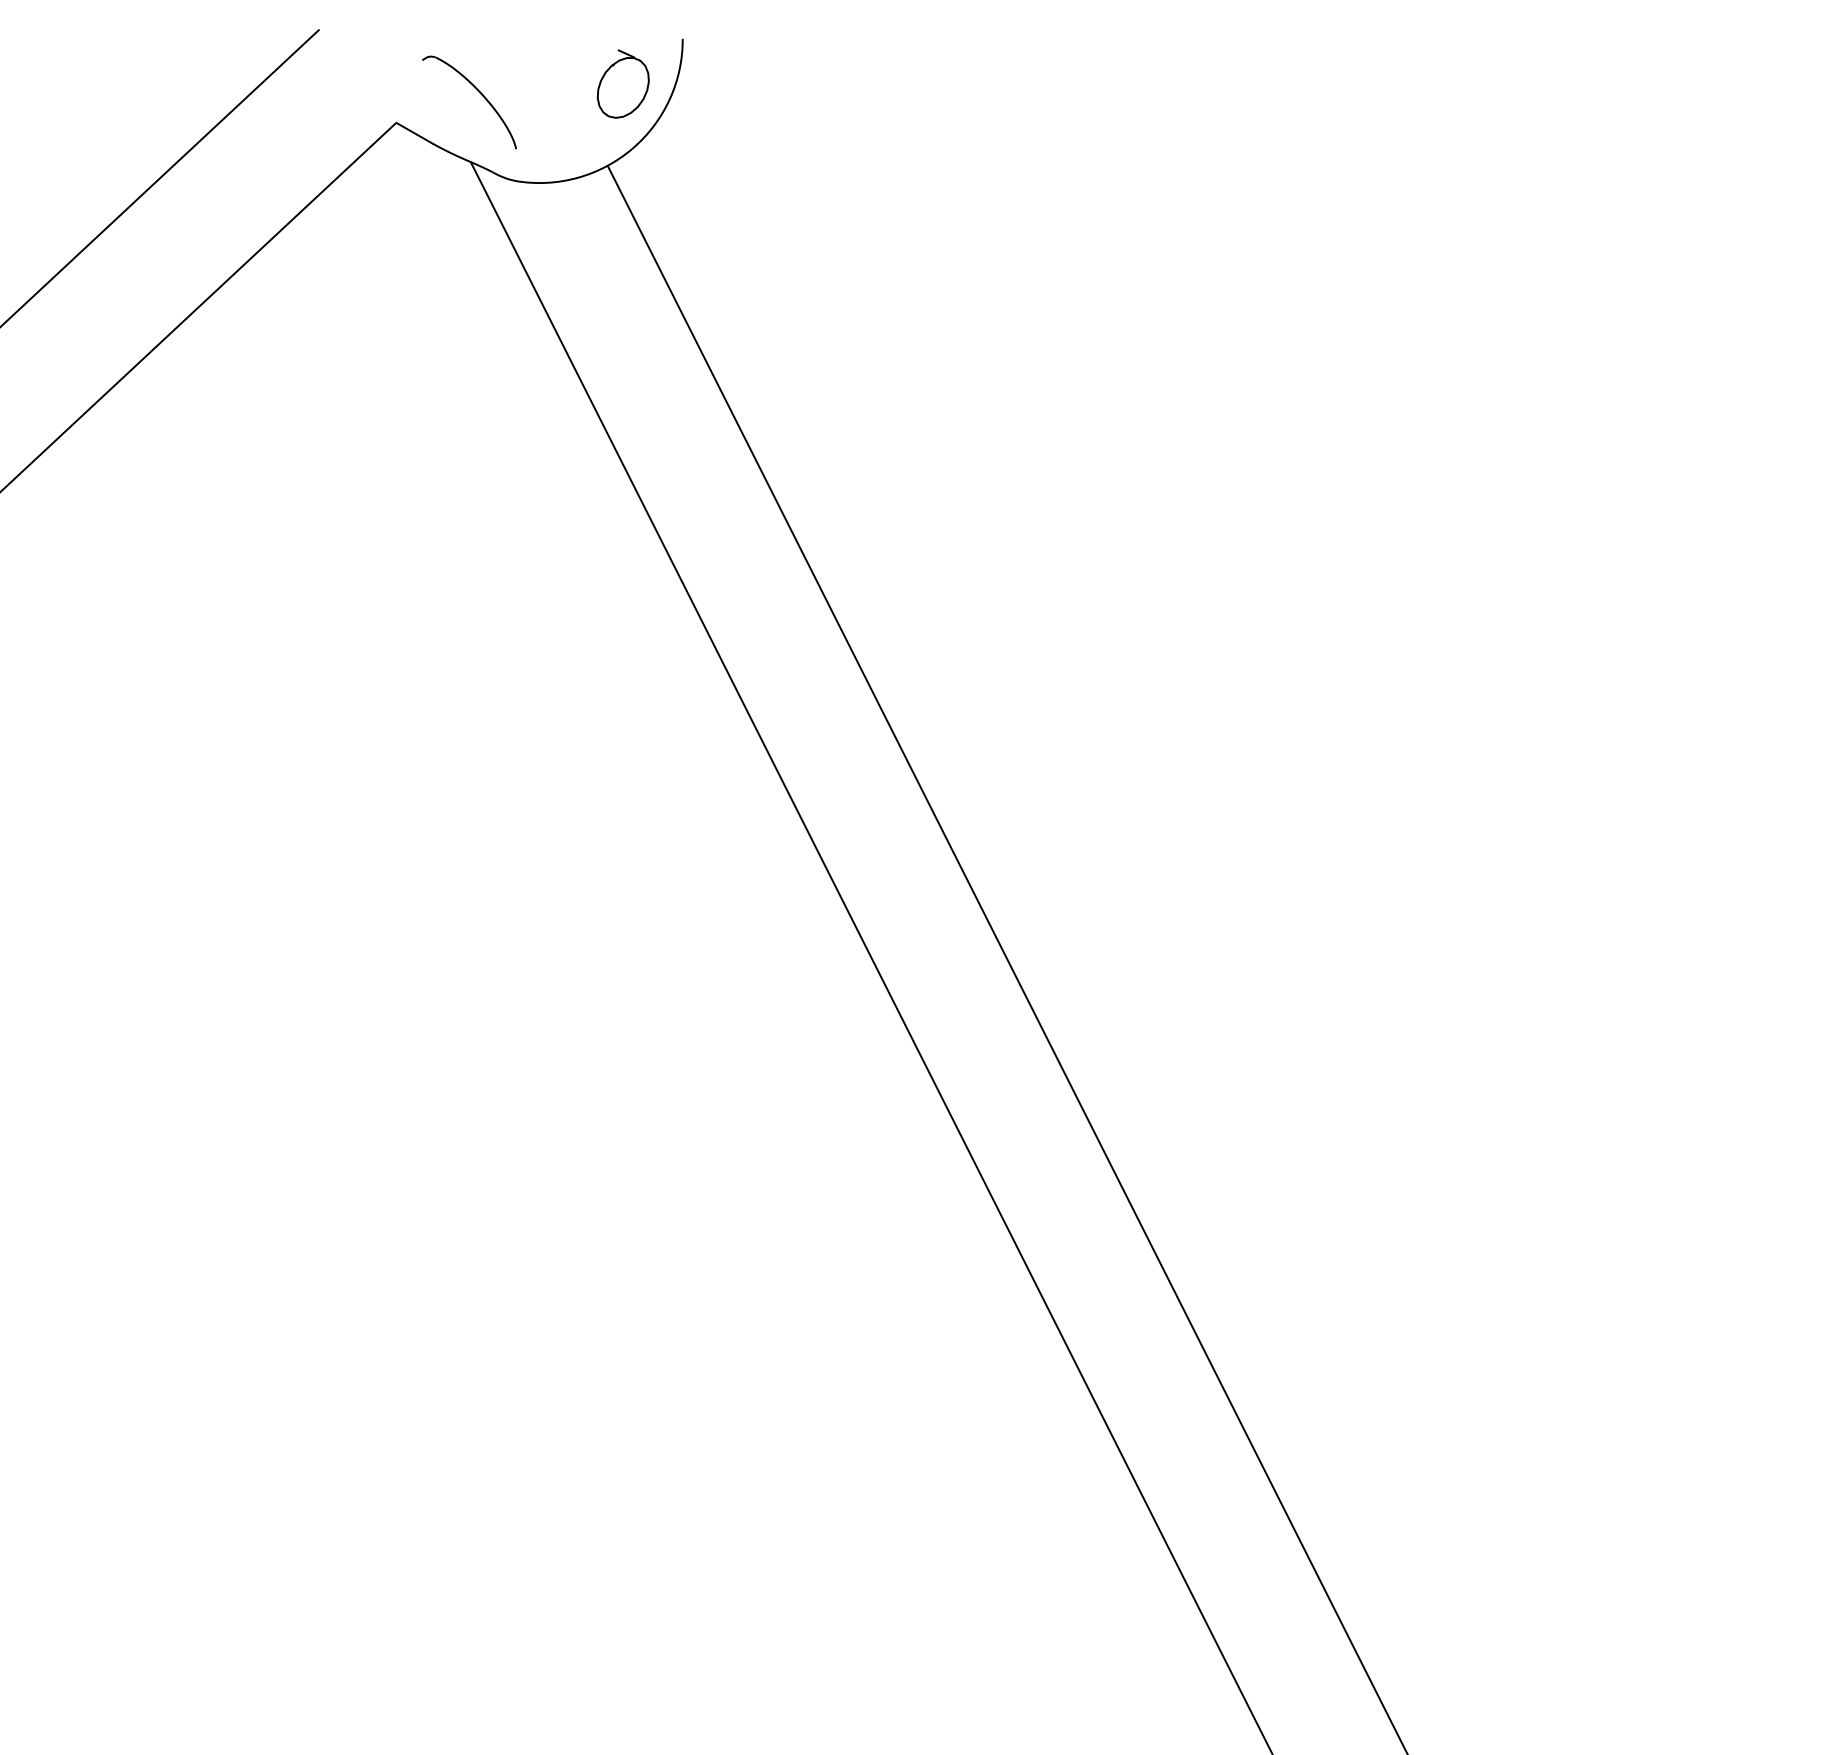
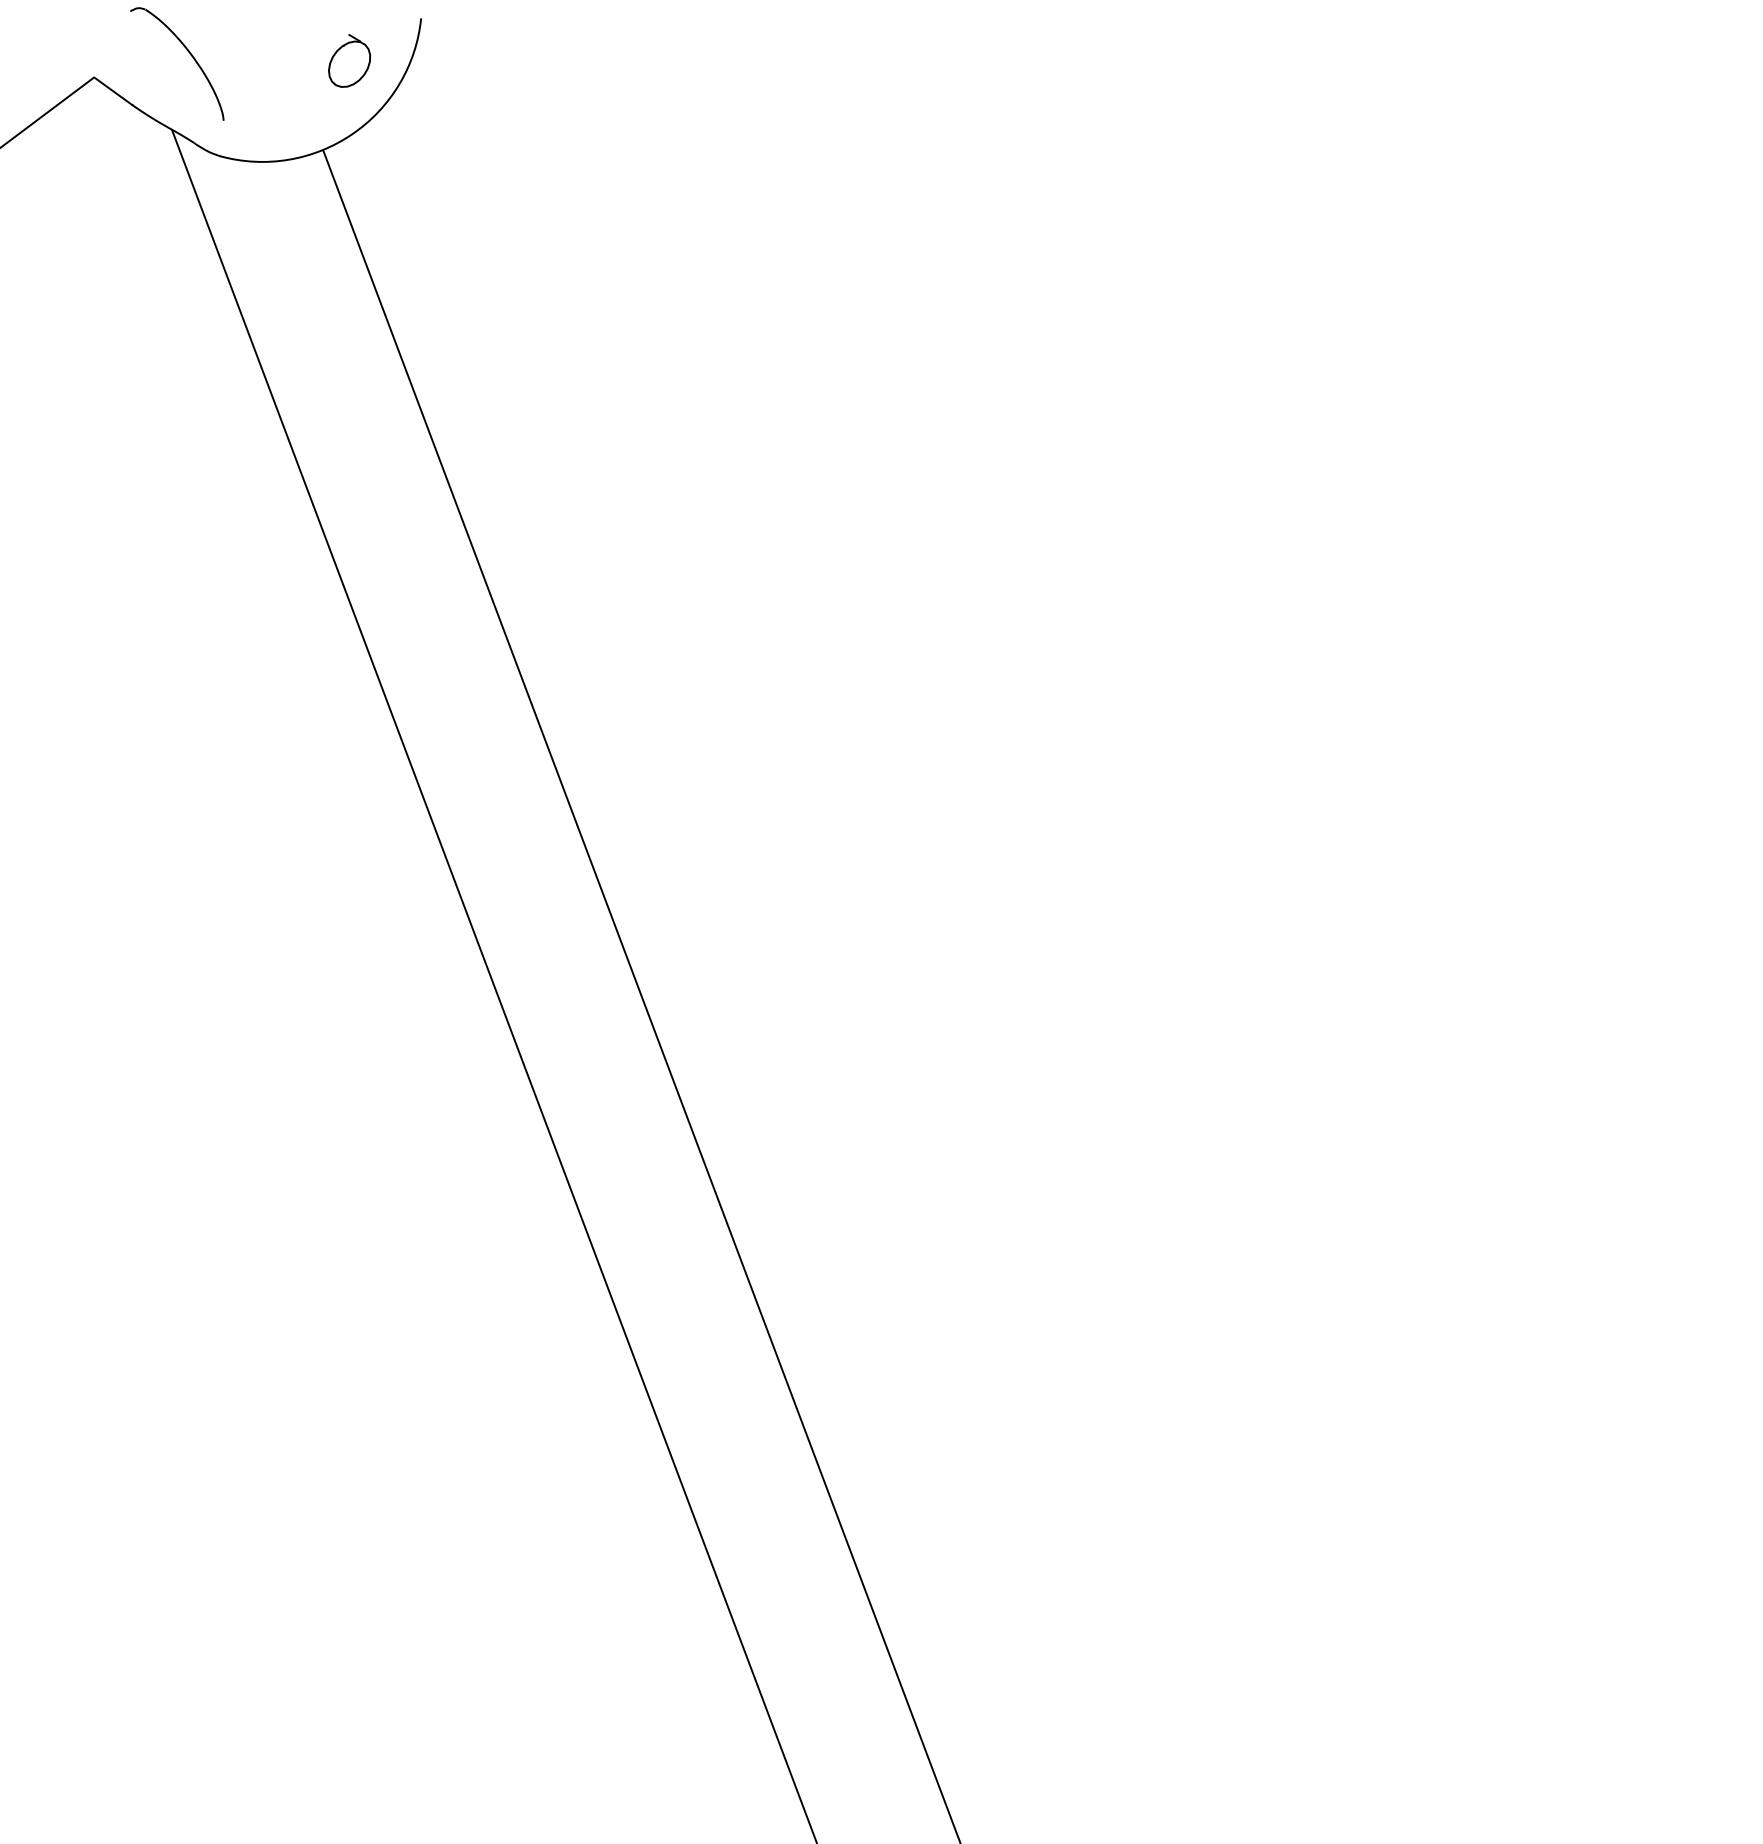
part: (622, 83) -> (349, 60), size x0.7

